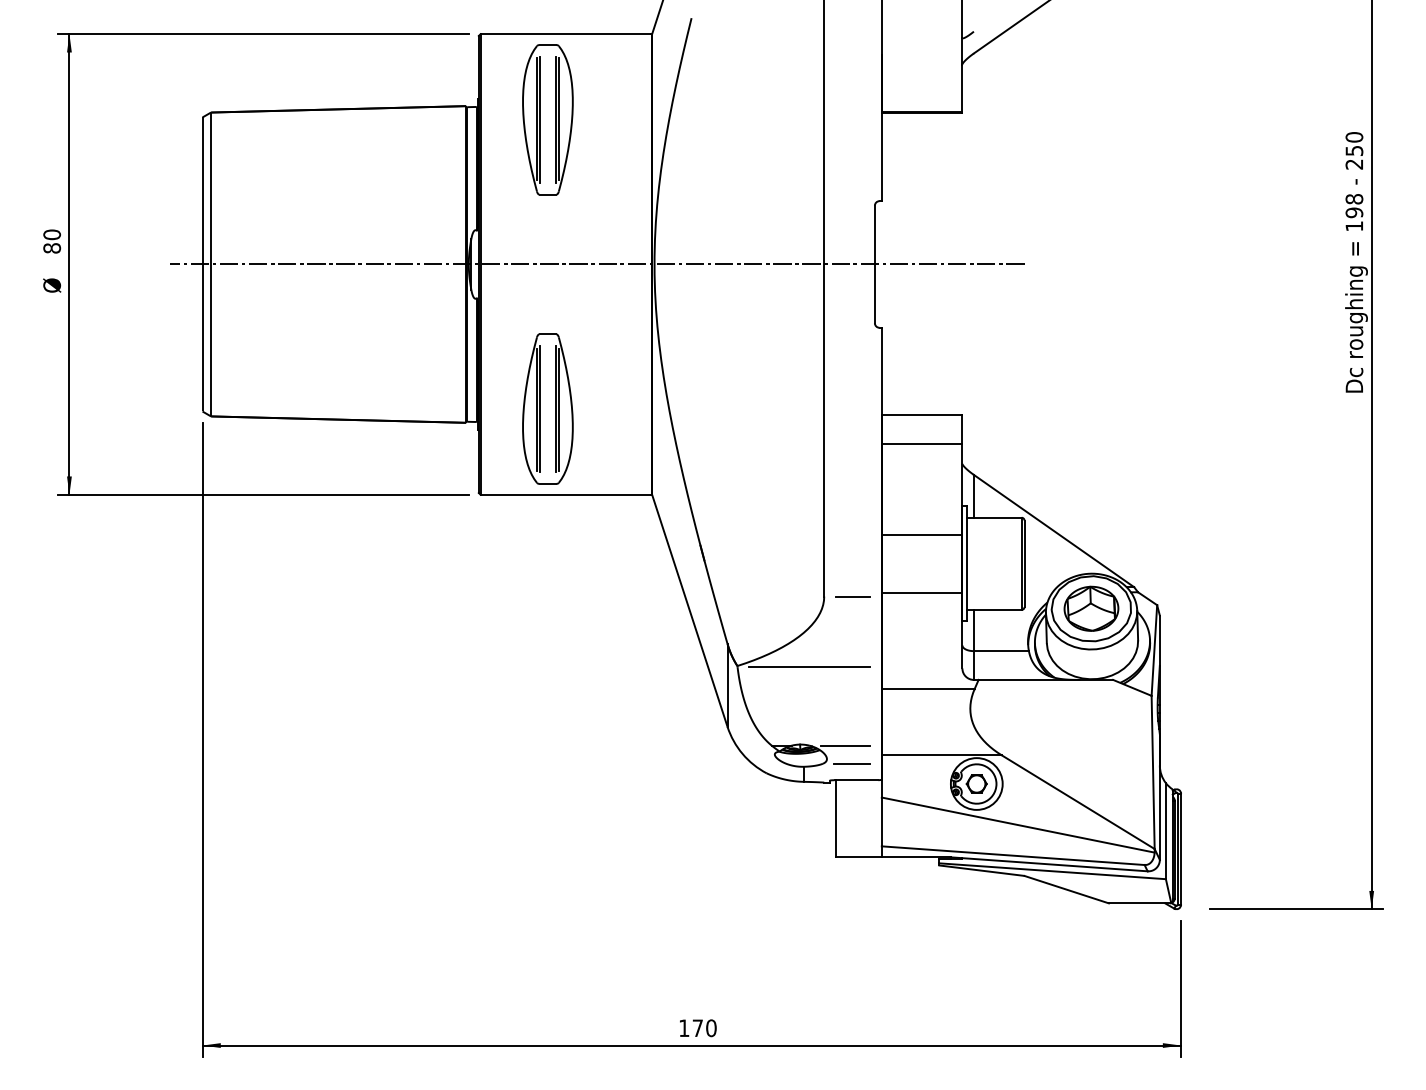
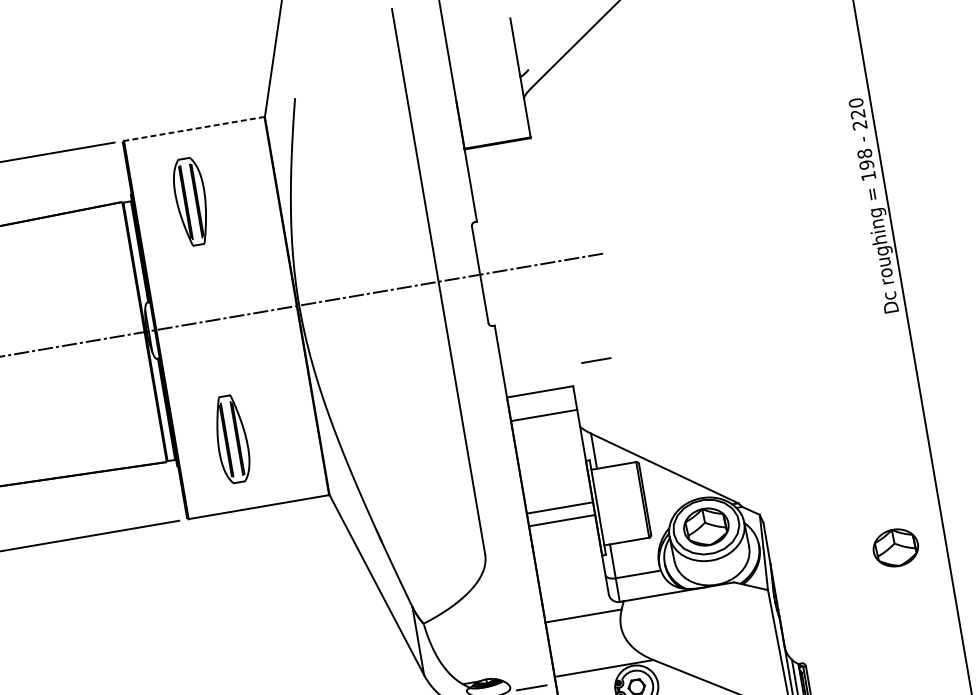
line: (566, 34) -> (194, 129), solid -> dashed
part: (547, 119) -> (190, 201), size x0.7
text: (1354, 151) -> (858, 114), 250 -> 220
part: (547, 408) -> (231, 438), size x0.7
line: (921, 535) -> (561, 521), moved
line: (921, 592) -> (559, 507), moved
line: (852, 596) -> (595, 360), moved
line: (809, 667) -> (483, 614), removed
part: (1311, 671) -> (895, 547), added
line: (845, 745) -> (523, 673), removed

